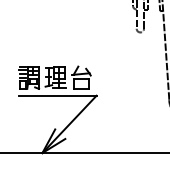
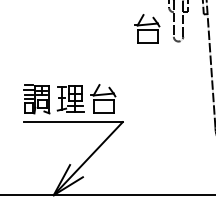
part: (115, 22) -> (147, 28), added

